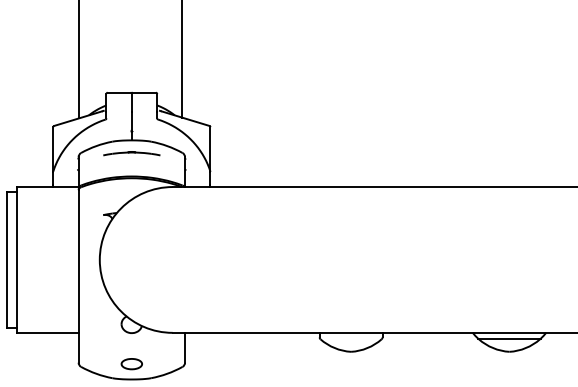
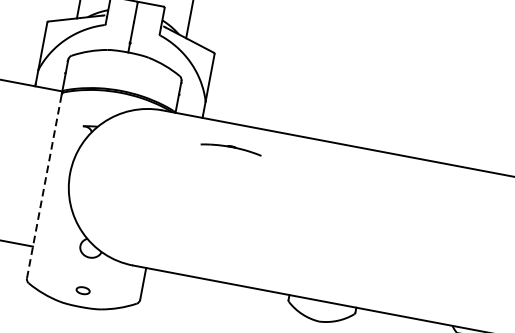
part: (131, 153) -> (231, 148), moved
line: (78, 275) -> (44, 185), solid -> dashed
part: (131, 364) -> (82, 290), size x0.6

